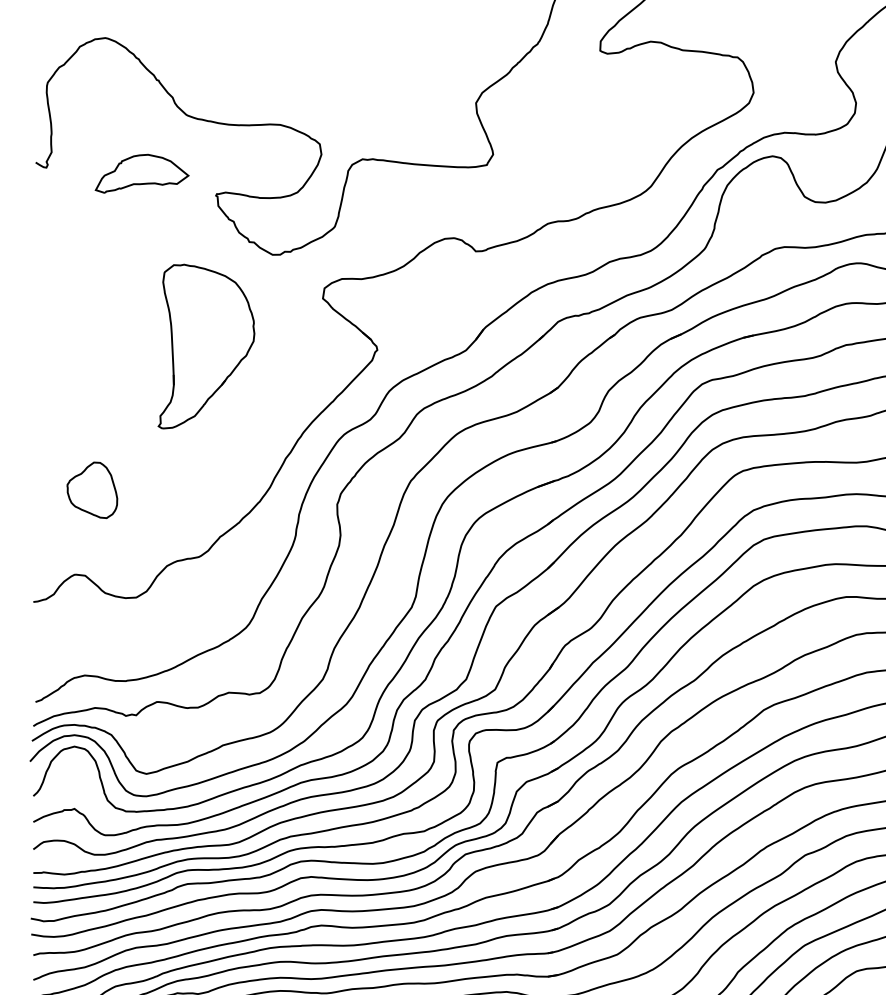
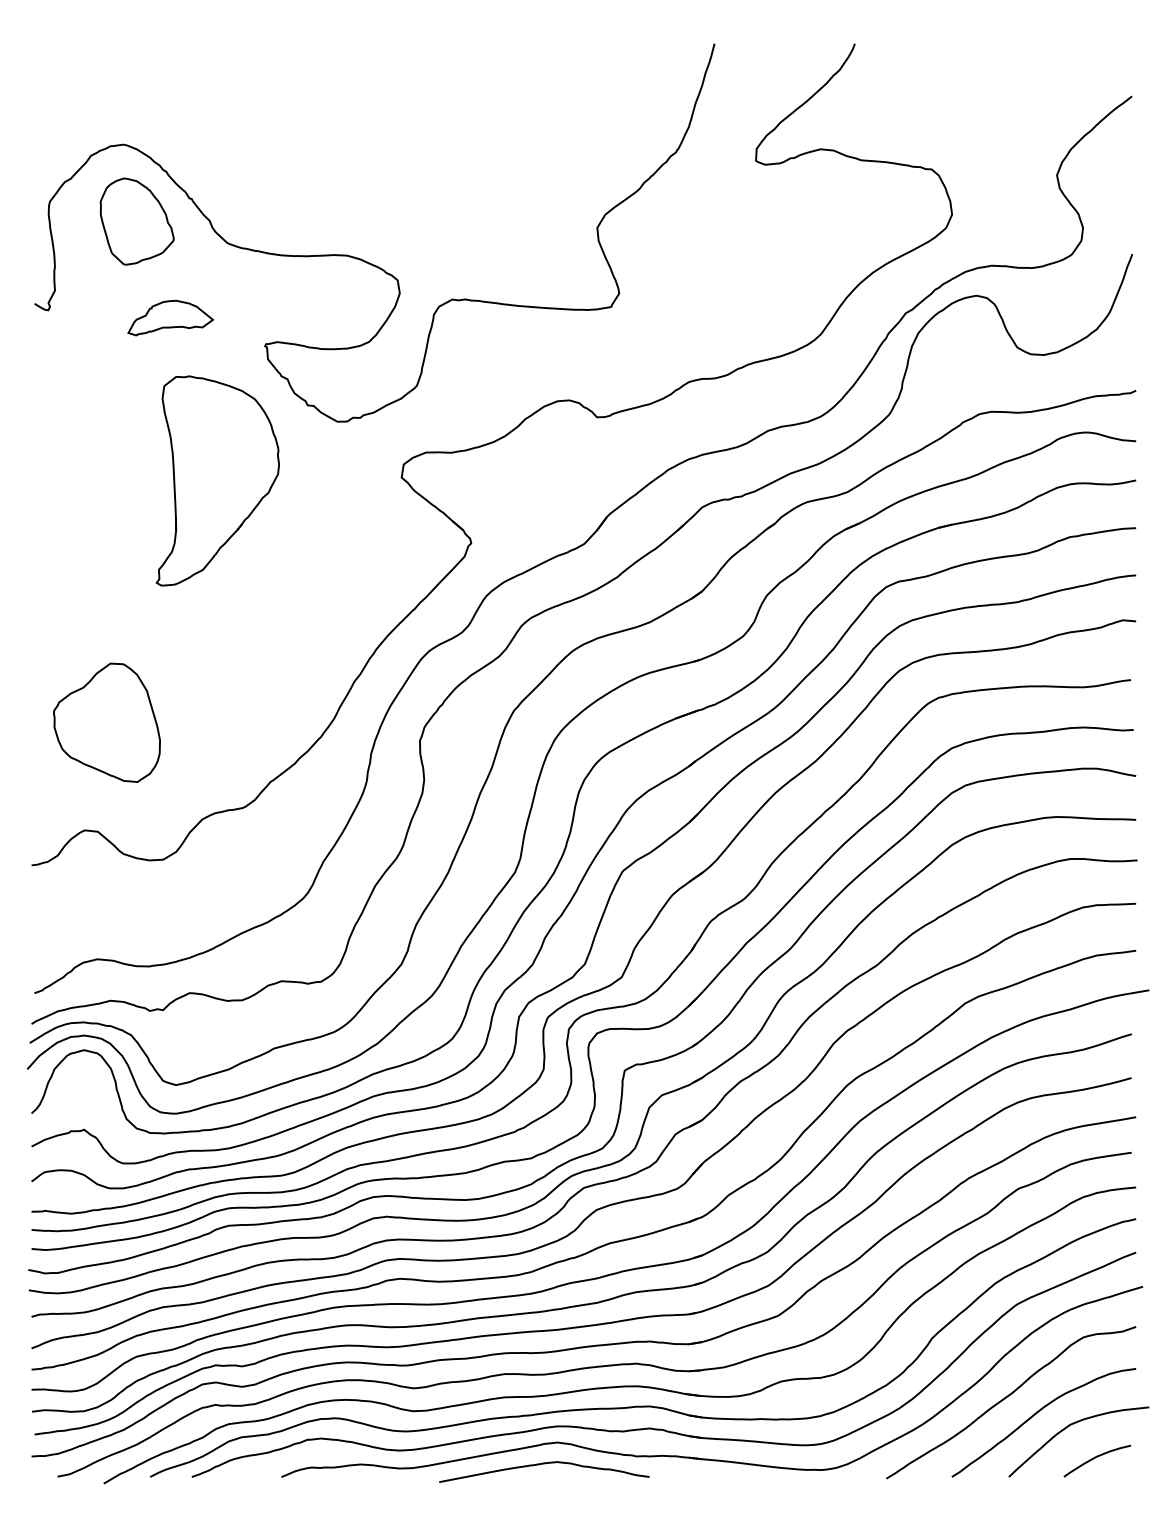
part: (115, 98) -> (136, 221), added
part: (142, 173) -> (170, 317), size x0.71
part: (206, 346) -> (217, 480), moved
part: (91, 490) -> (106, 722), size x1.67

